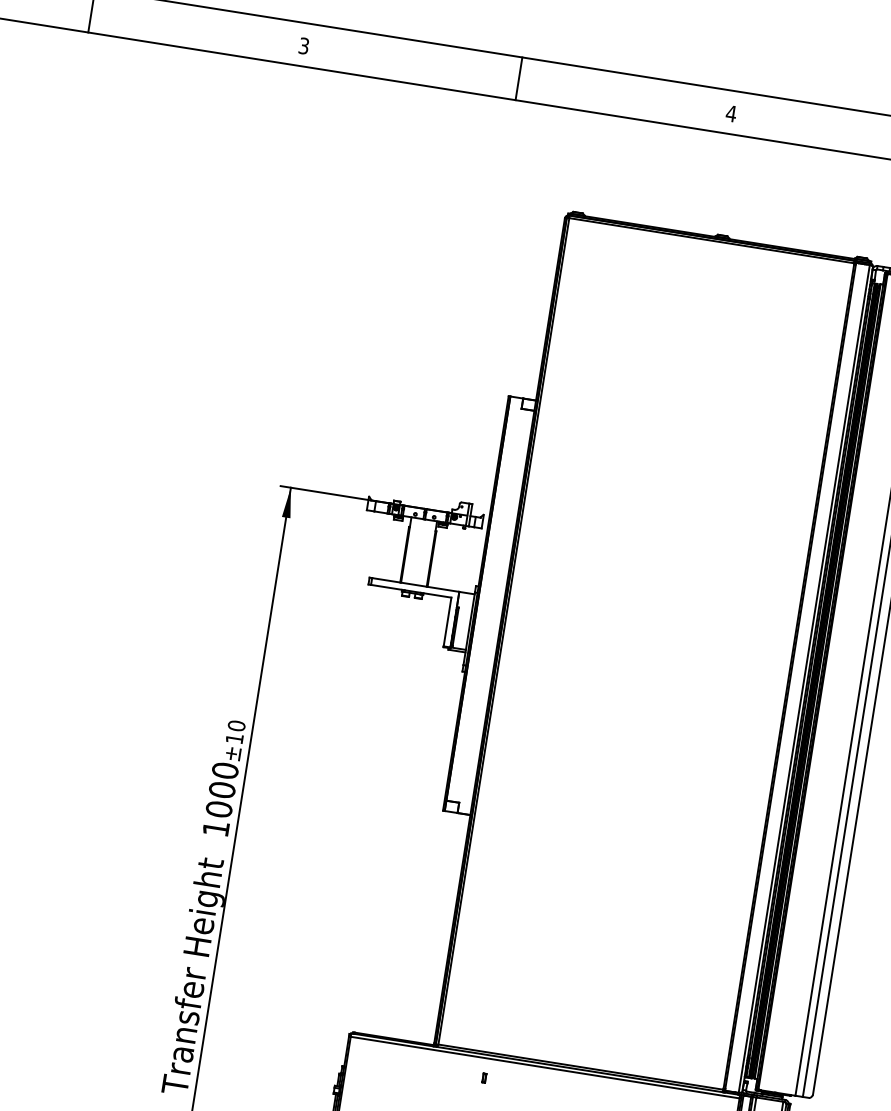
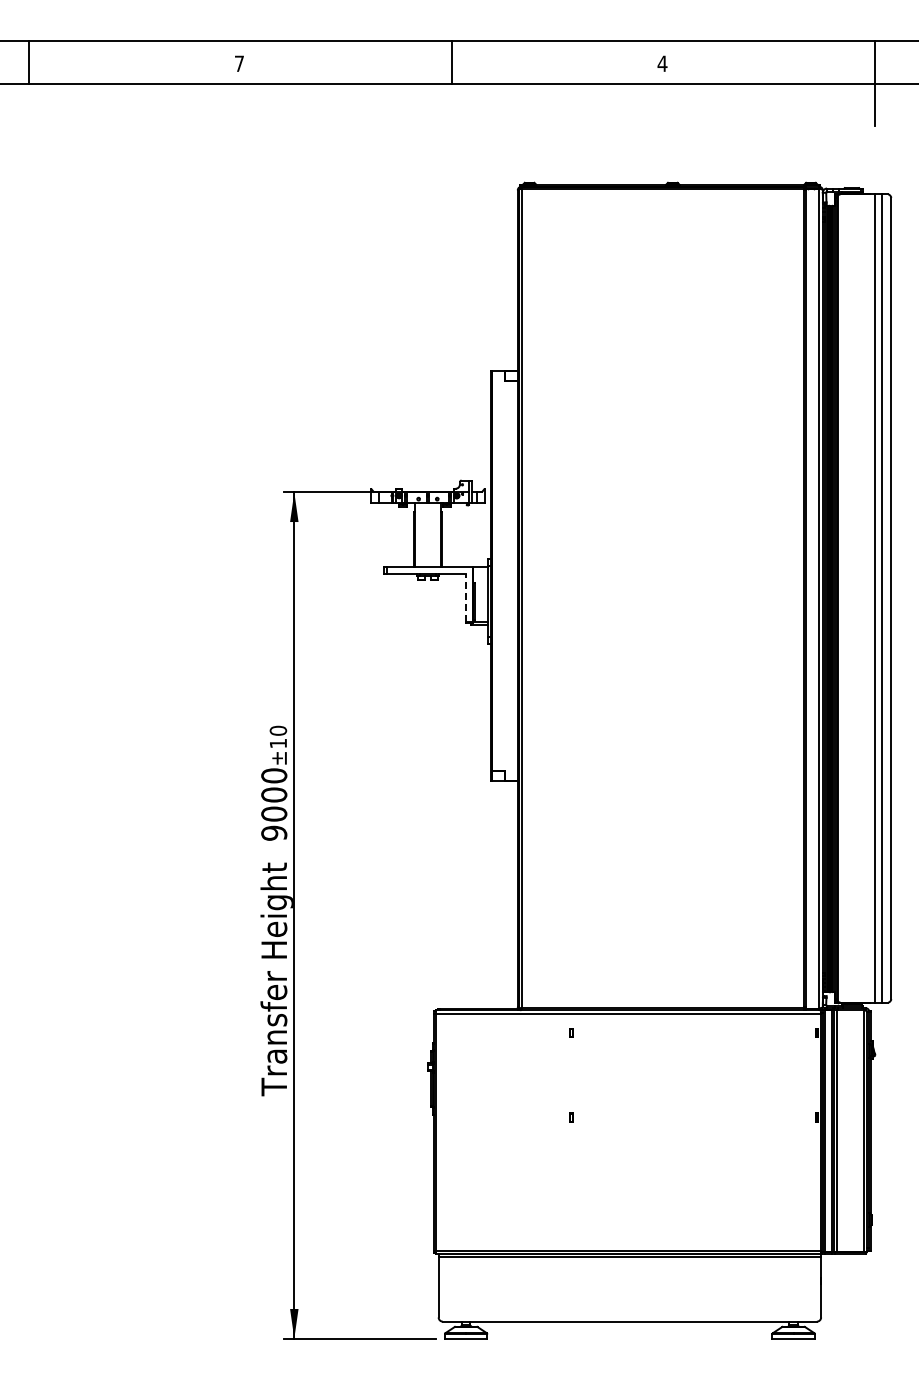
text: (303, 45) -> (238, 63), 3 -> 7
line: (448, 621) -> (466, 597), solid -> dashed
text: (216, 828) -> (274, 832), 1000 -> 9000

